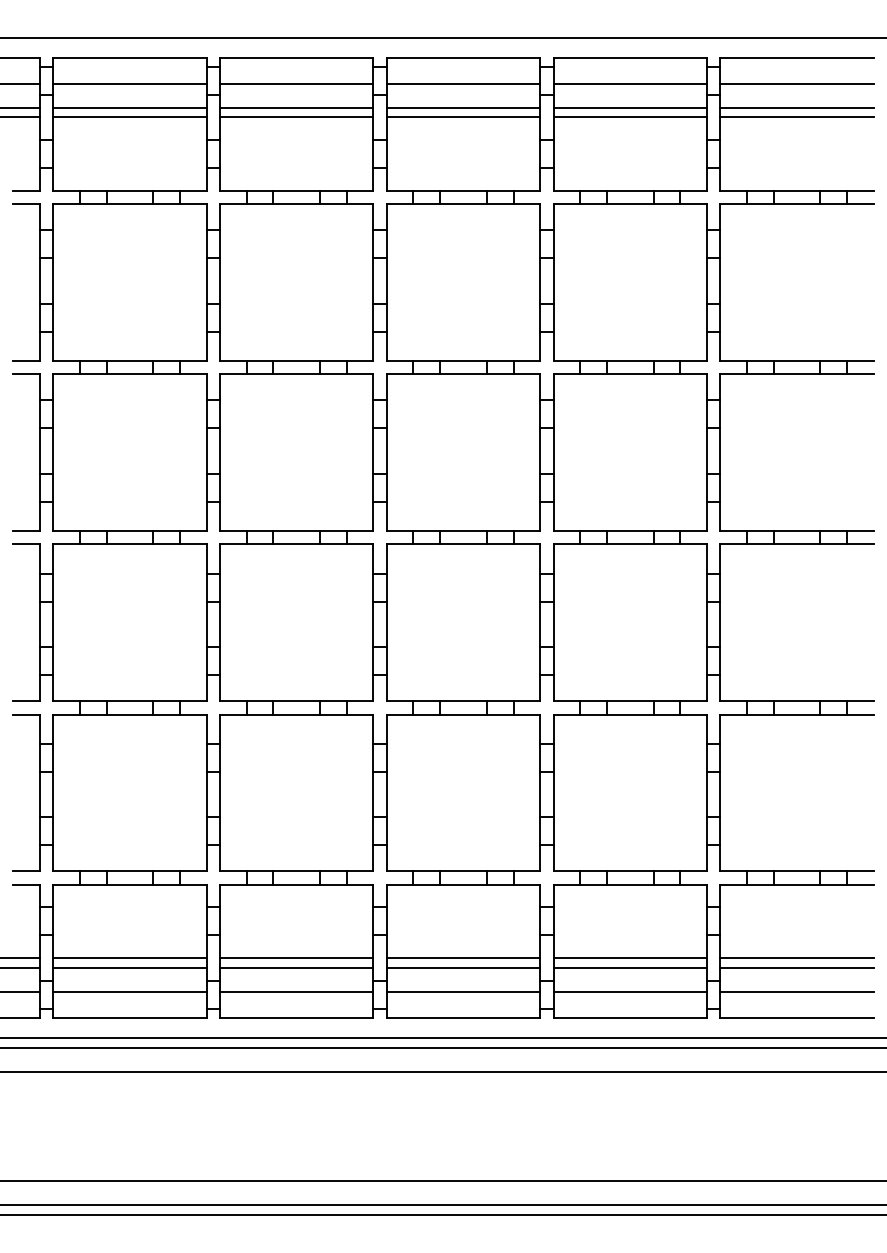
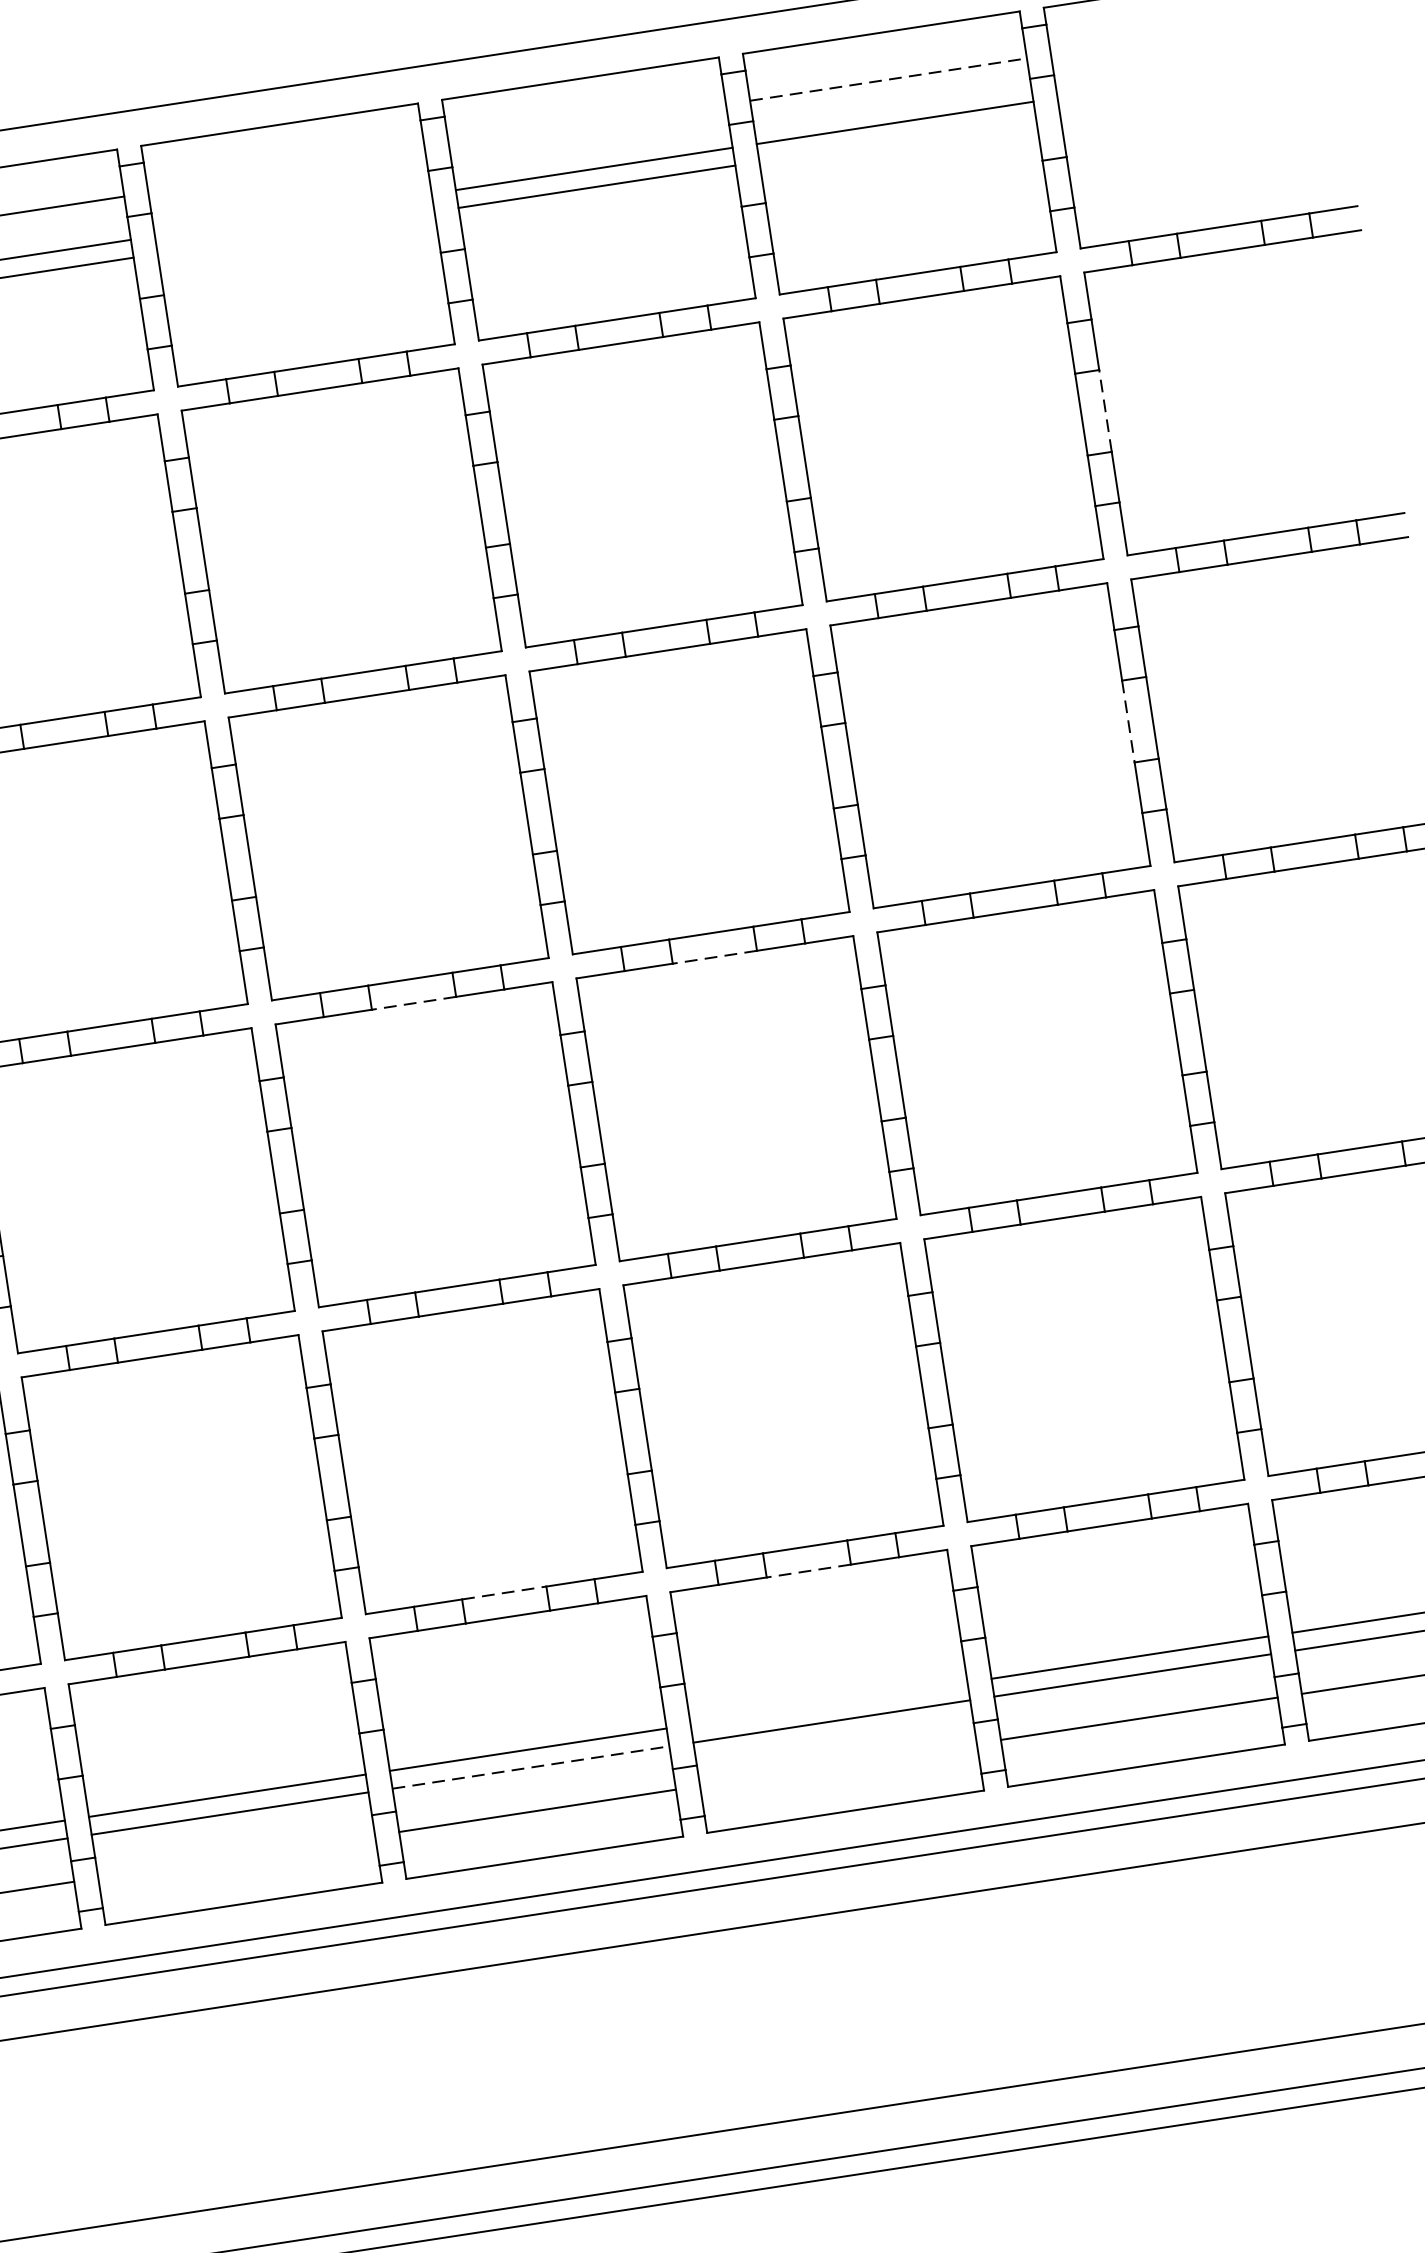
line: (296, 83) -> (286, 171), removed
line: (463, 83) -> (587, 125), removed
line: (630, 83) -> (888, 79), solid -> dashed
line: (796, 83) -> (1188, 33), removed
line: (296, 107) -> (292, 214), removed
line: (796, 107) -> (1195, 76), removed
line: (296, 117) -> (295, 232), removed
line: (629, 117) -> (896, 140), removed
line: (796, 117) -> (1197, 94), removed
line: (720, 281) -> (1106, 411), solid -> dashed
line: (706, 451) -> (1127, 722), solid -> dashed
line: (296, 544) -> (413, 1003), solid -> dashed
line: (462, 544) -> (713, 957), solid -> dashed
line: (297, 871) -> (505, 1593), solid -> dashed
line: (462, 884) -> (807, 1571), solid -> dashed
line: (463, 958) -> (829, 1704), removed
line: (296, 967) -> (530, 1766), solid -> dashed
line: (129, 991) -> (235, 1856), removed
line: (463, 991) -> (838, 1763), removed

